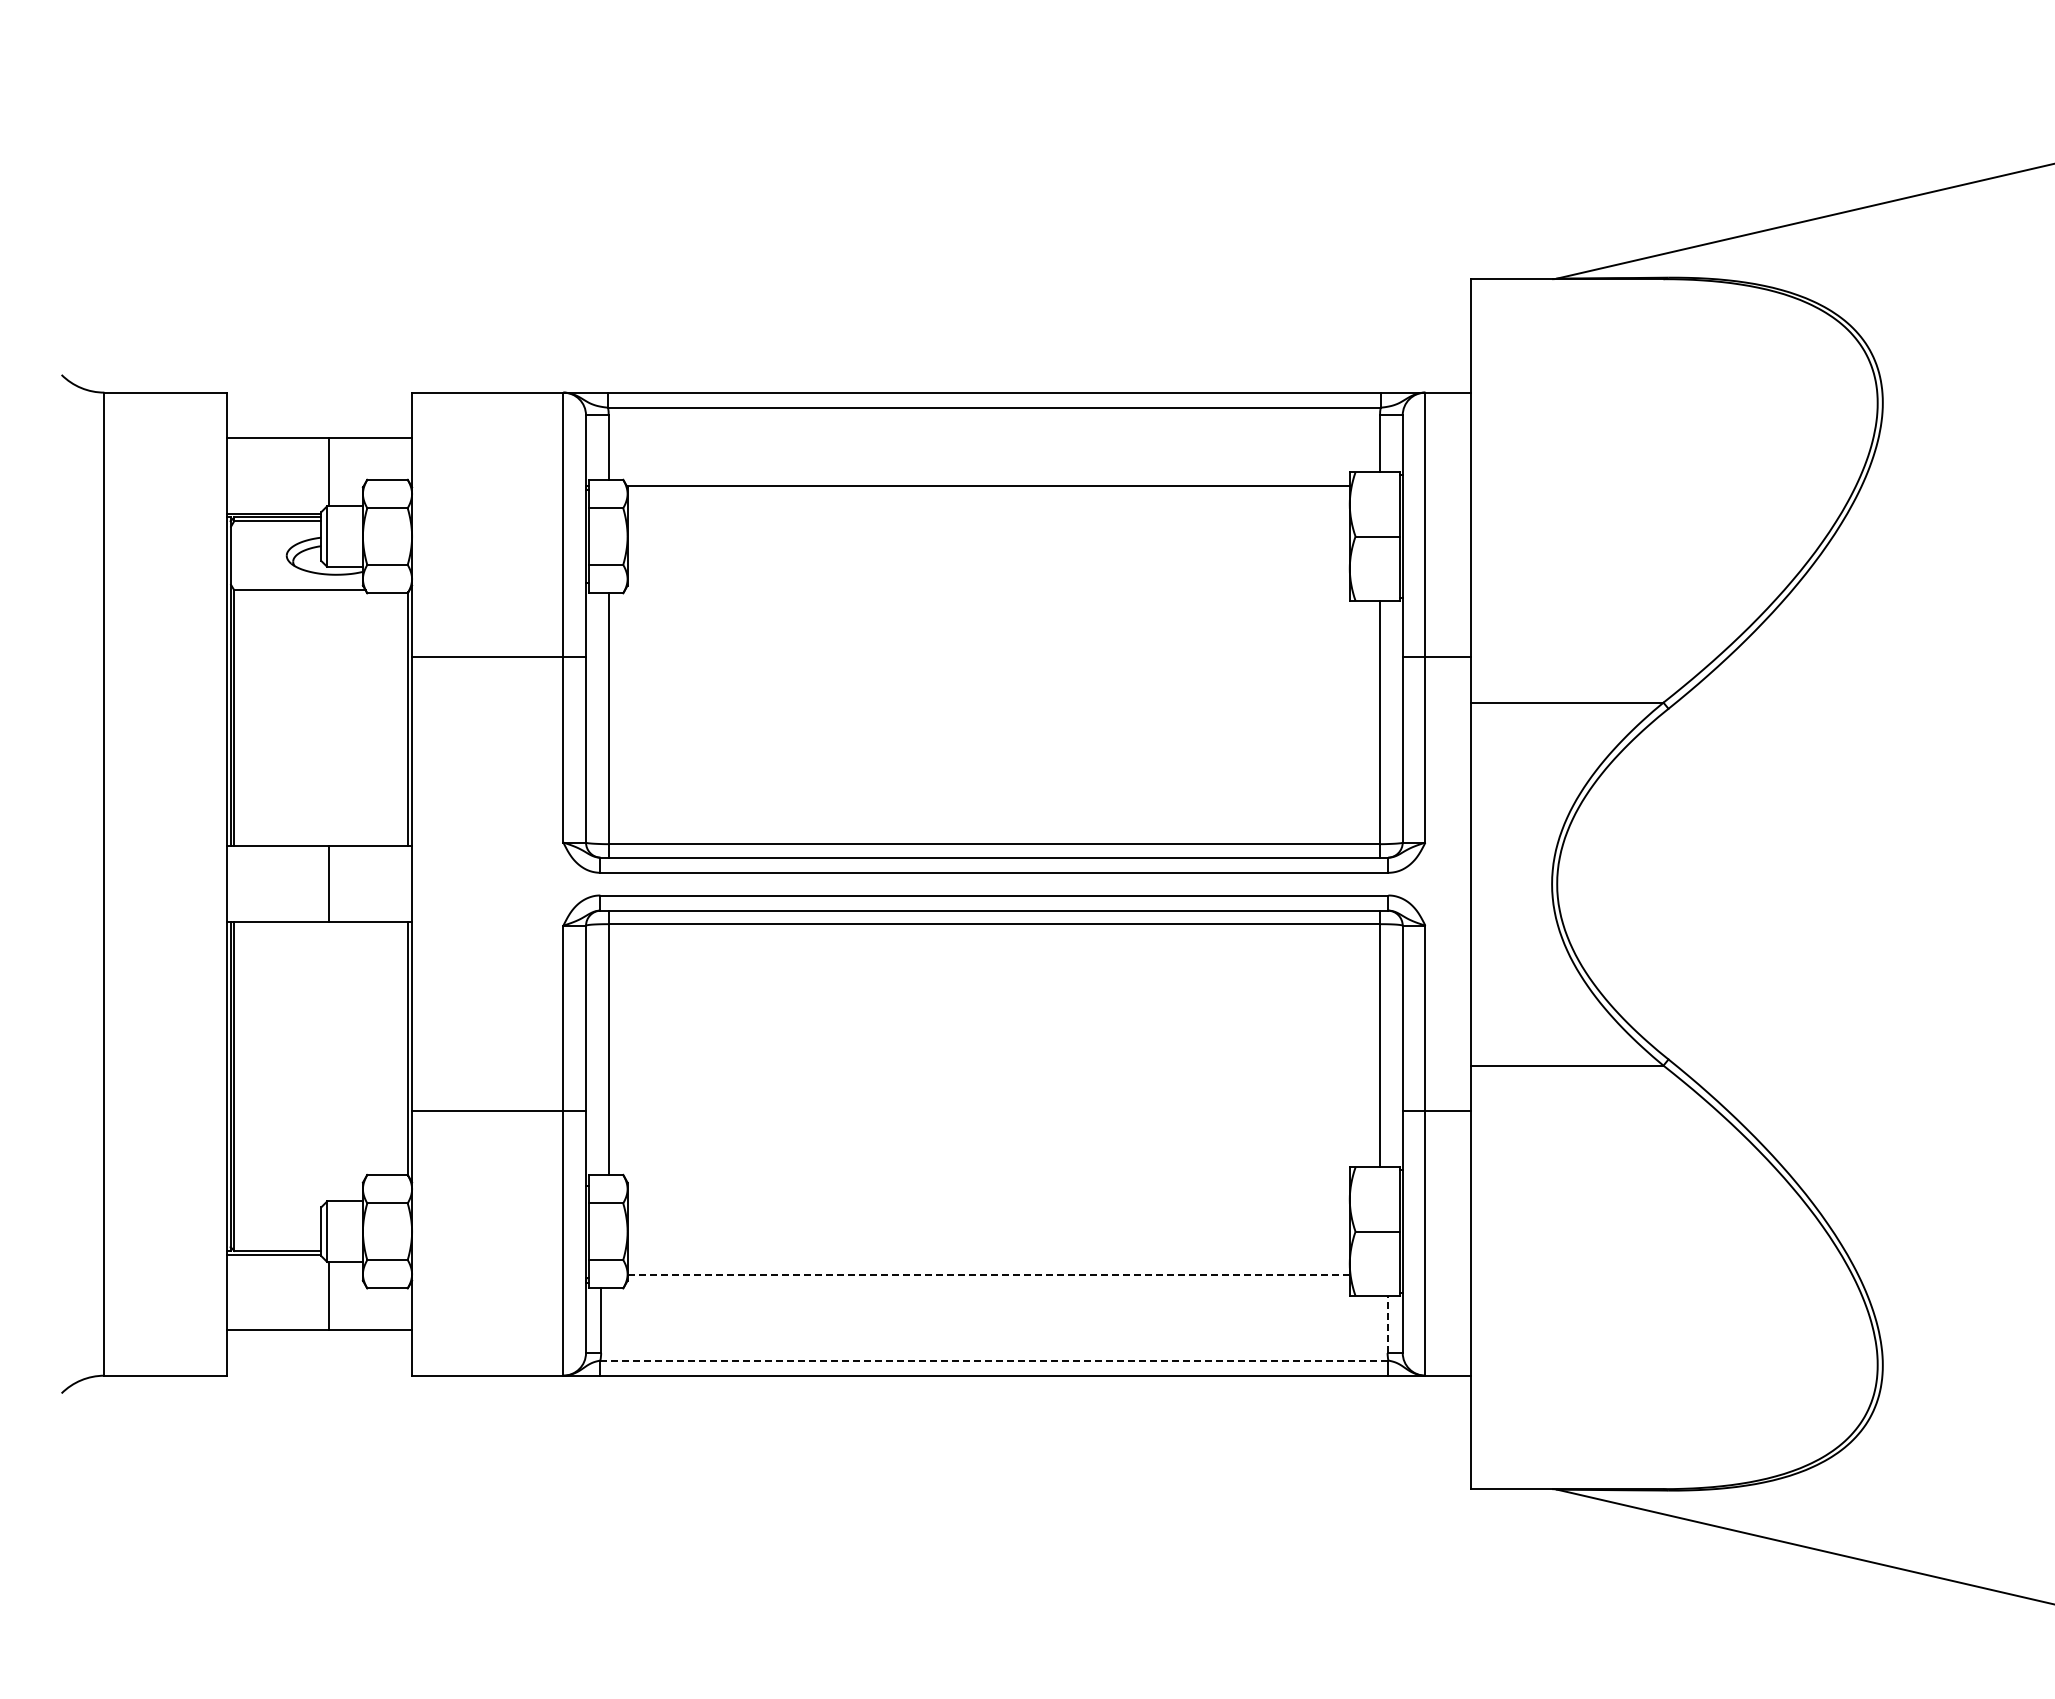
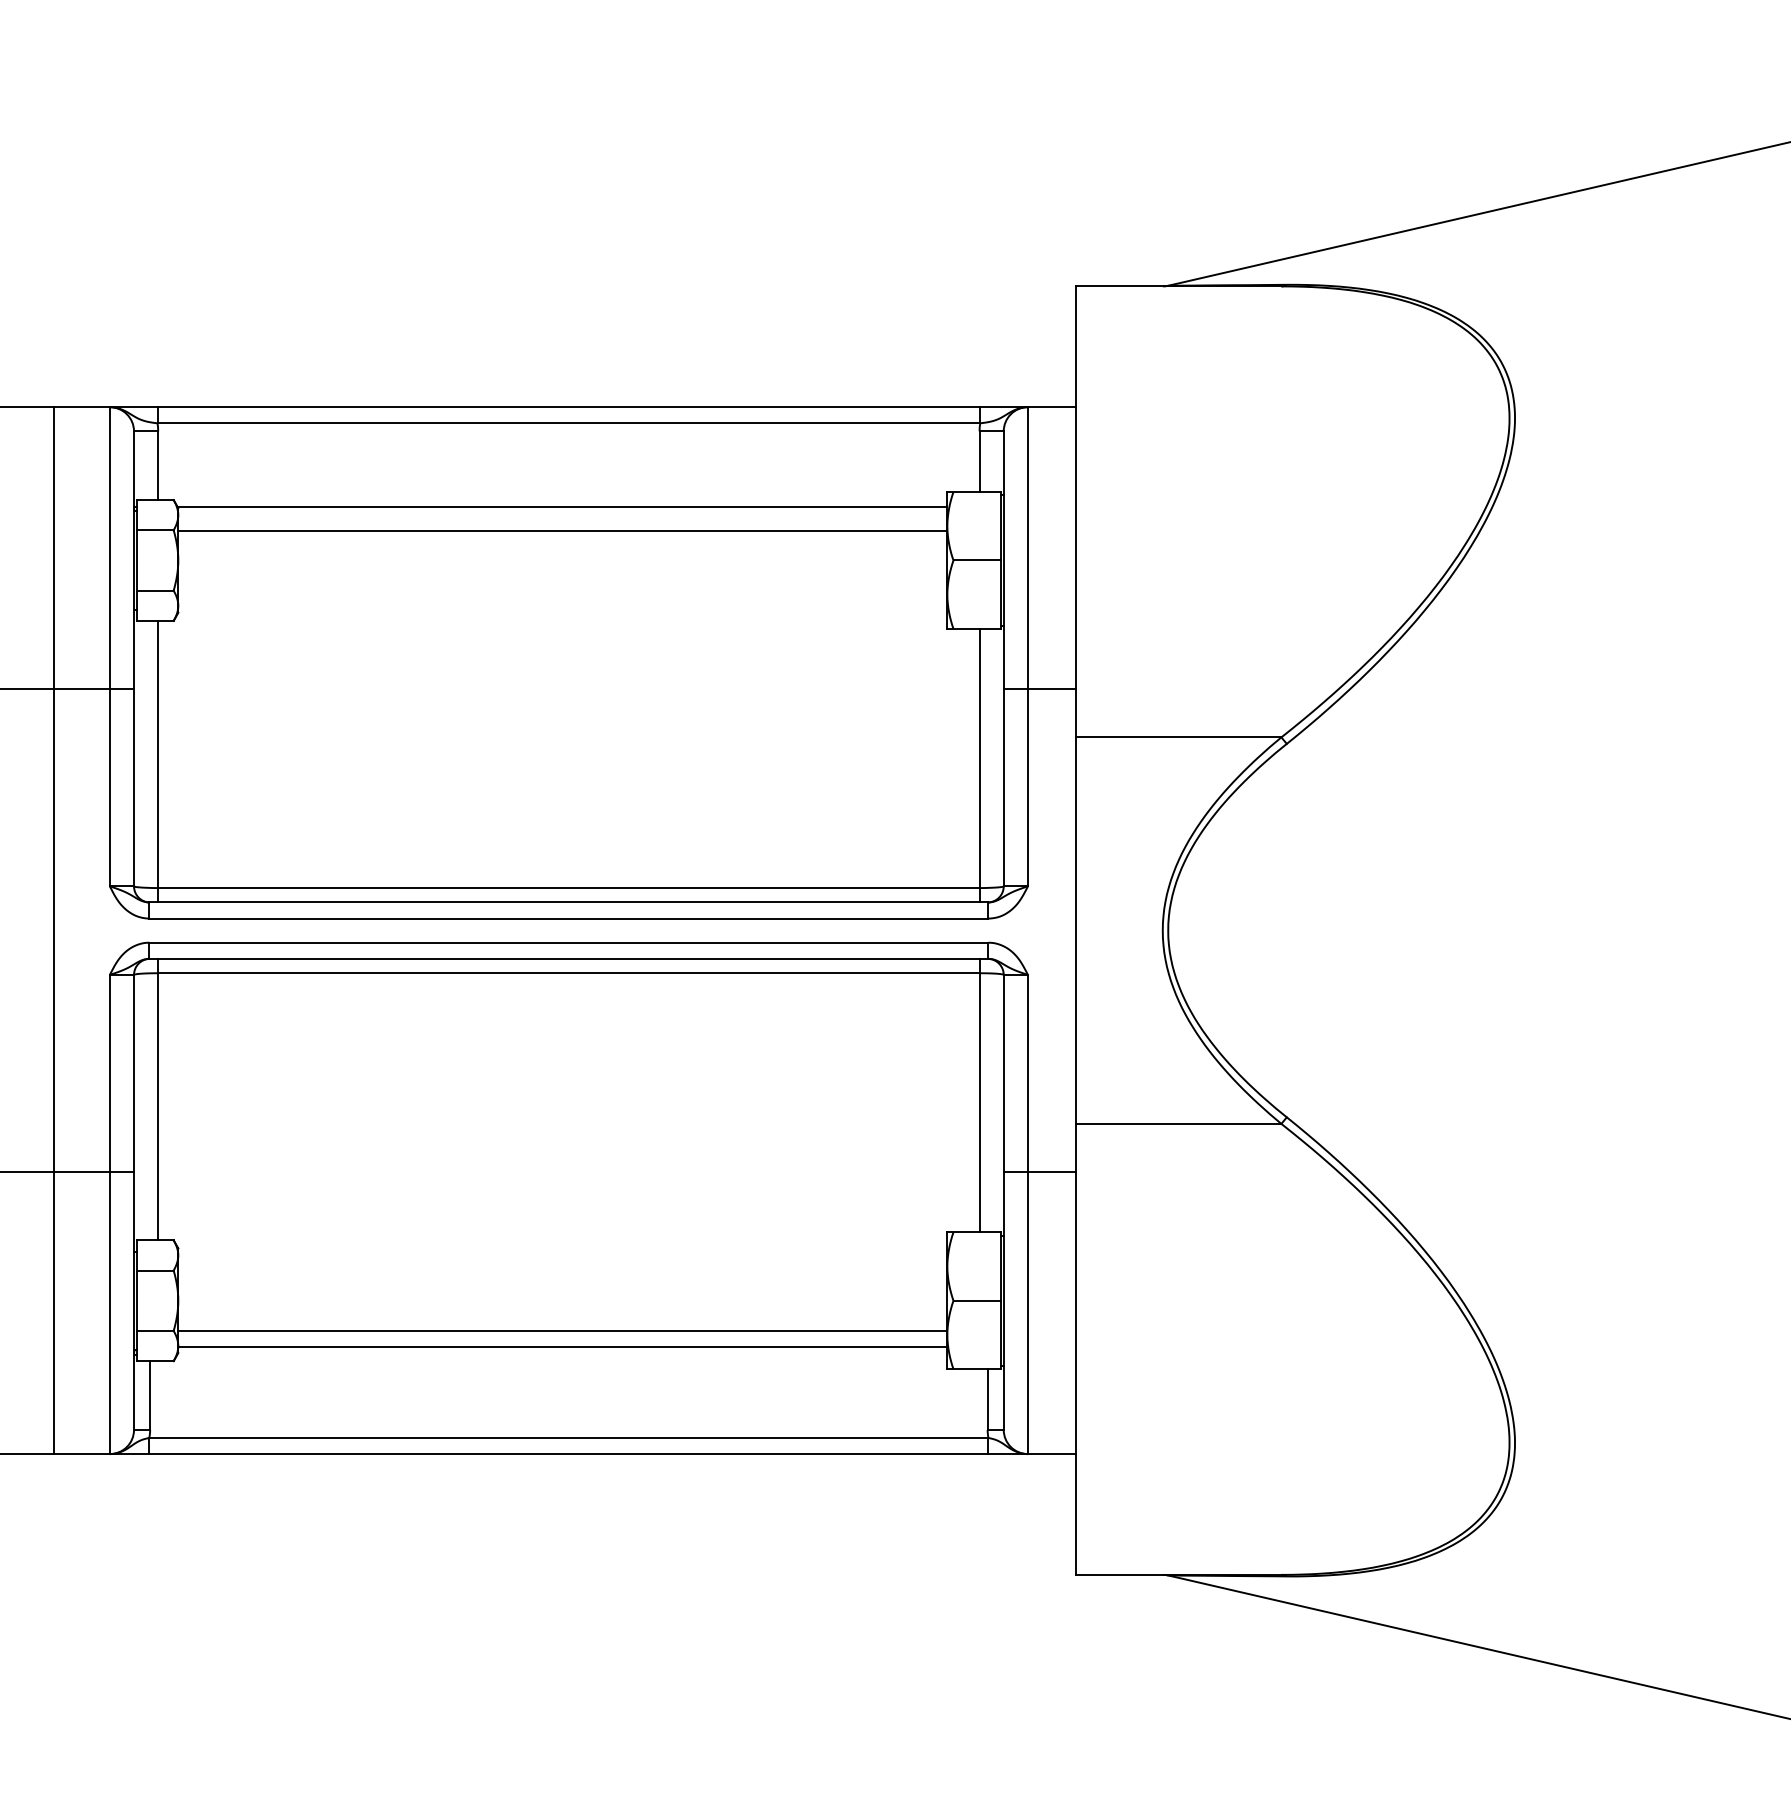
line: (988, 508) -> (562, 530), added
line: (510, 883) -> (53, 929), added
line: (988, 1260) -> (562, 1331), added
line: (988, 1275) -> (562, 1347), dashed -> solid
line: (1387, 1324) -> (987, 1399), dashed -> solid
line: (994, 1360) -> (569, 1437), dashed -> solid

